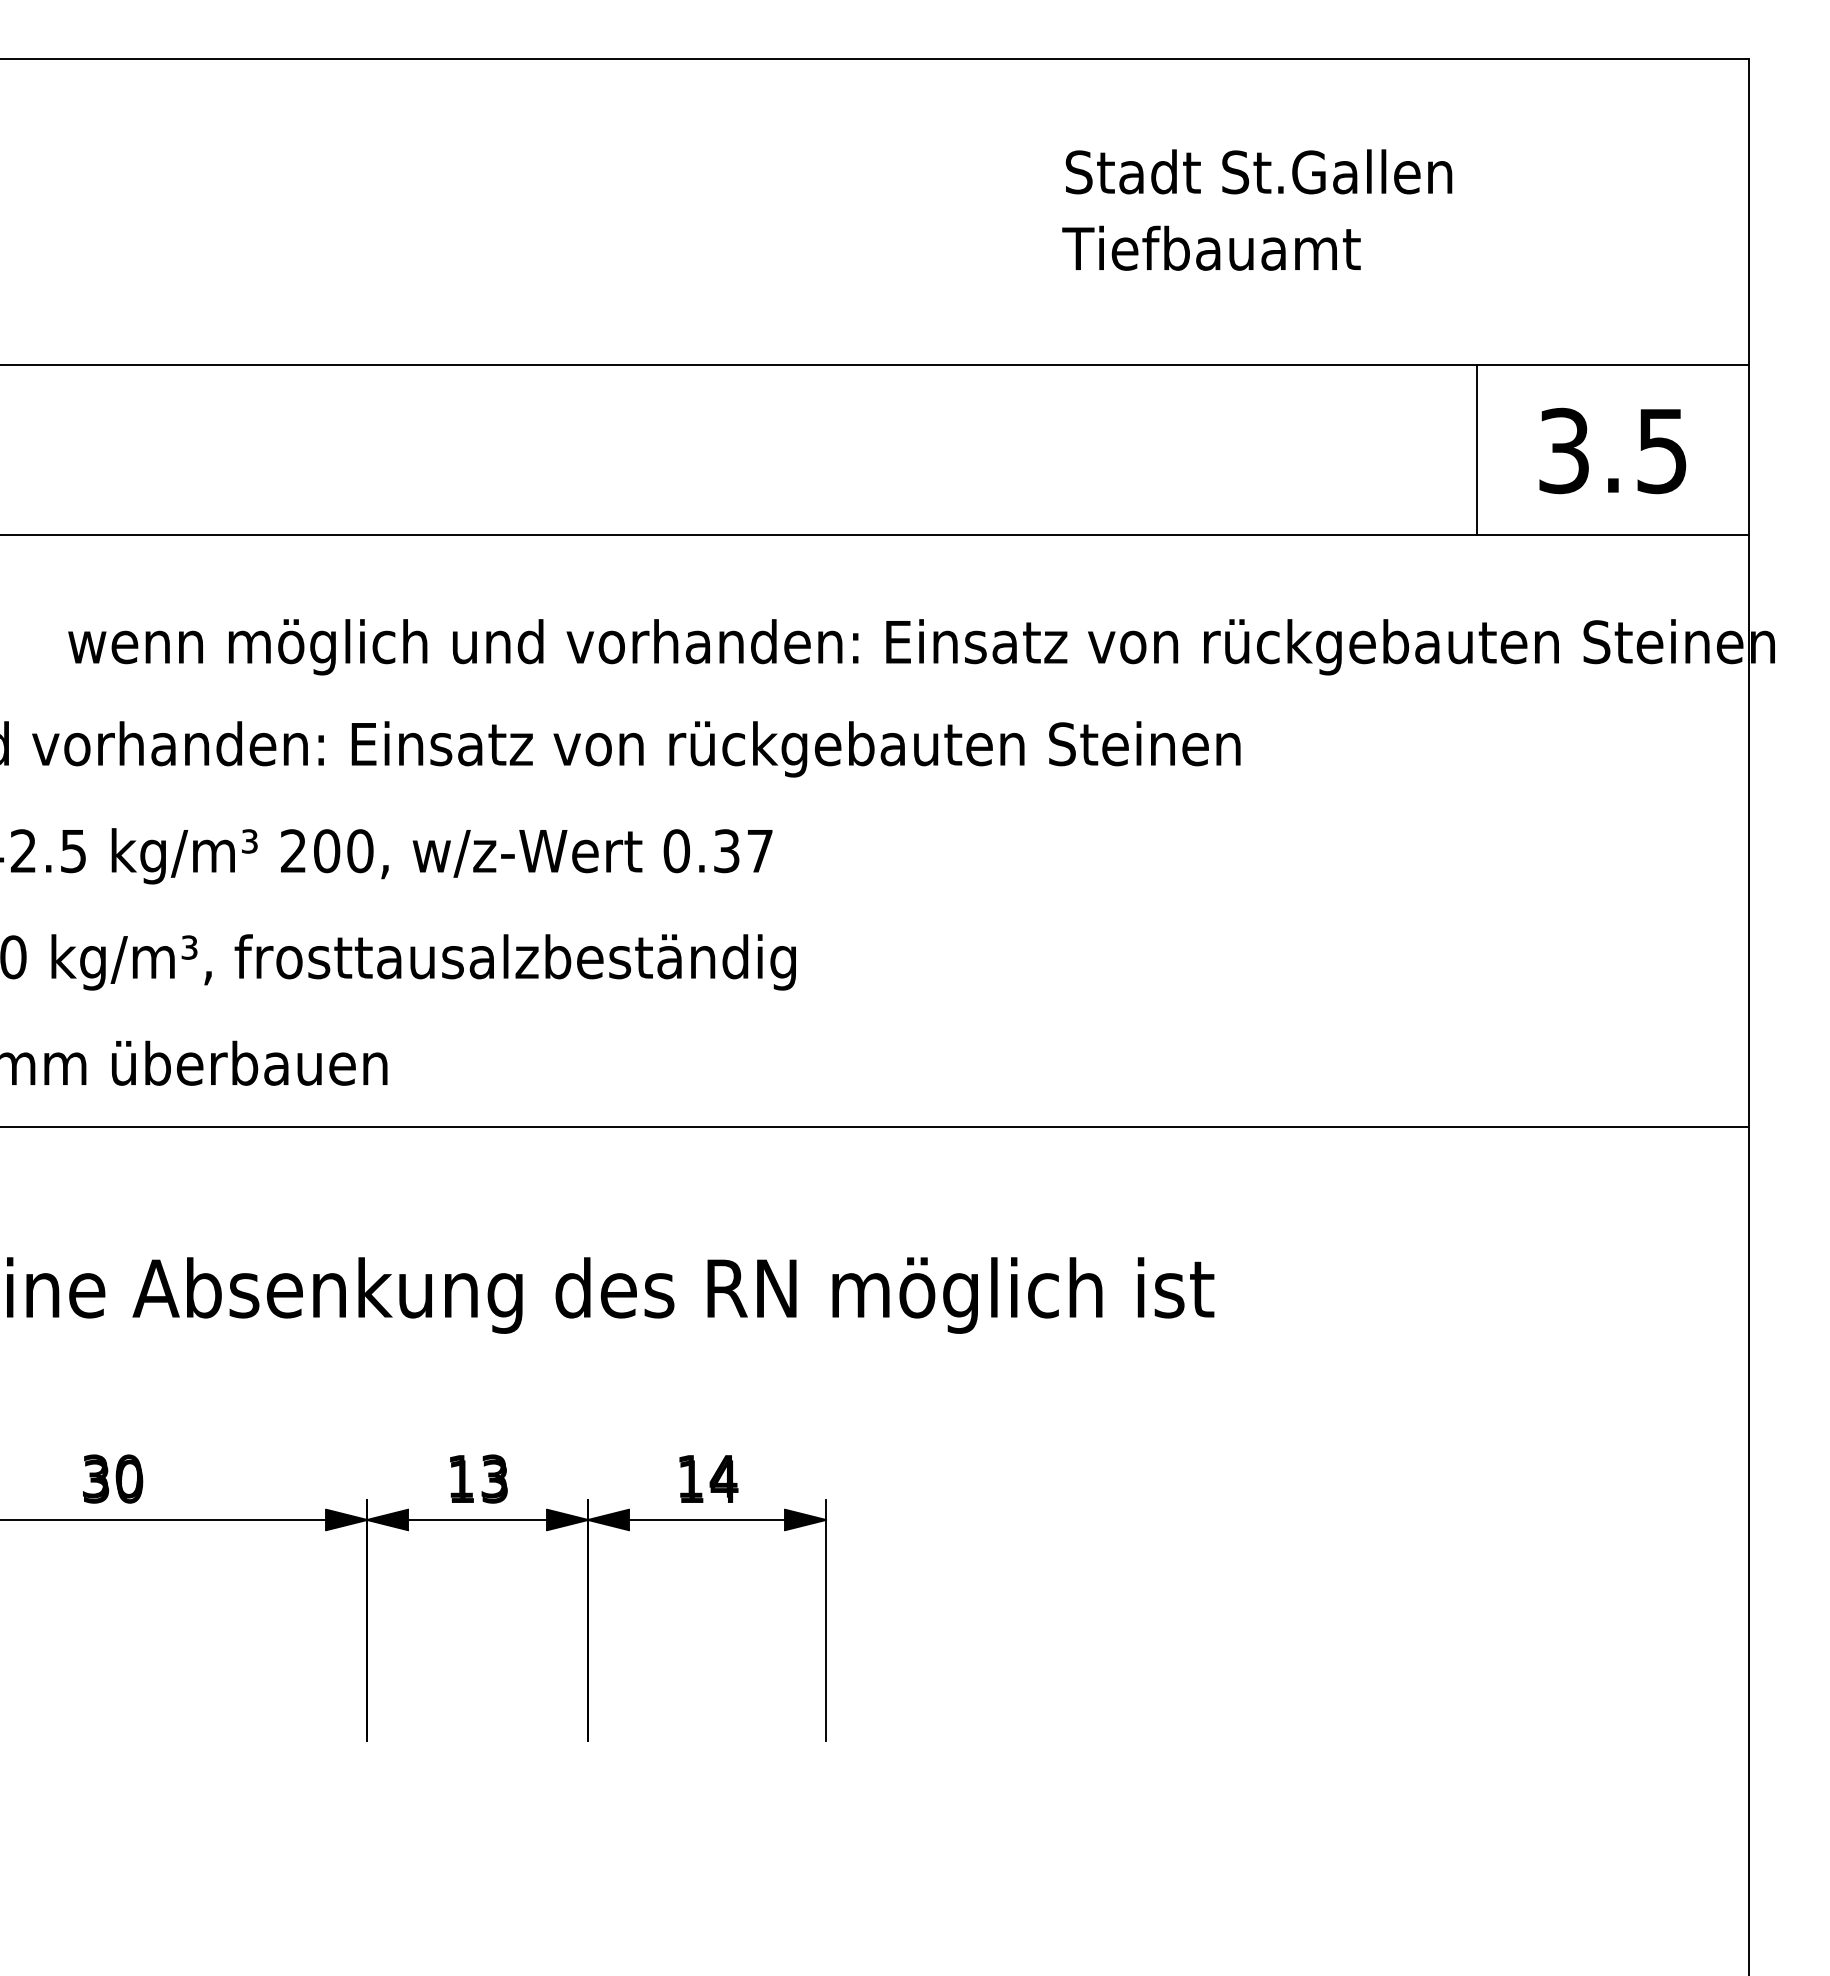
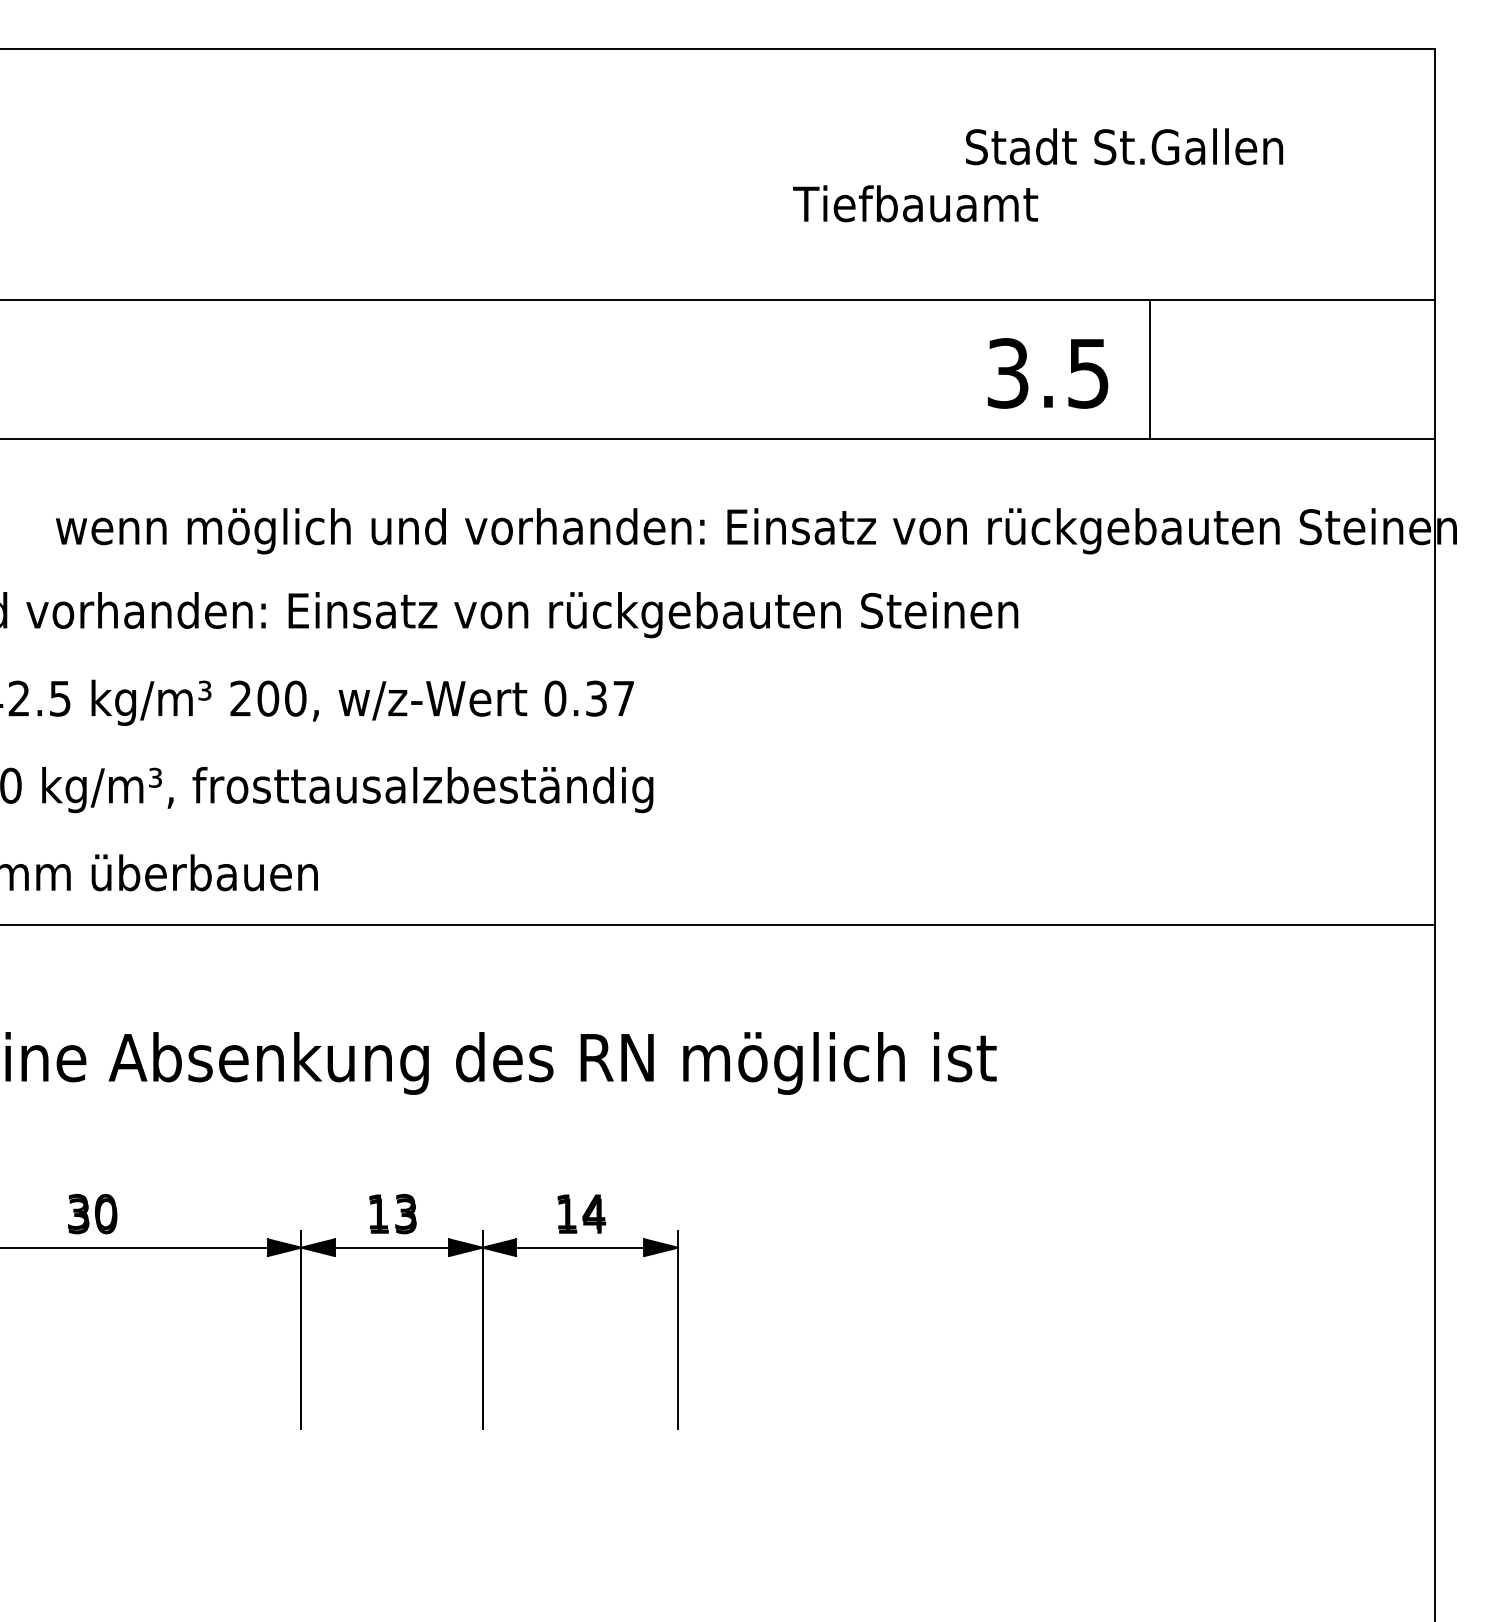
text: (1258, 171) -> (1124, 146), moved
text: (1211, 247) -> (915, 203), moved
line: (1476, 450) -> (1149, 369), moved
text: (1612, 450) -> (1047, 373), moved

